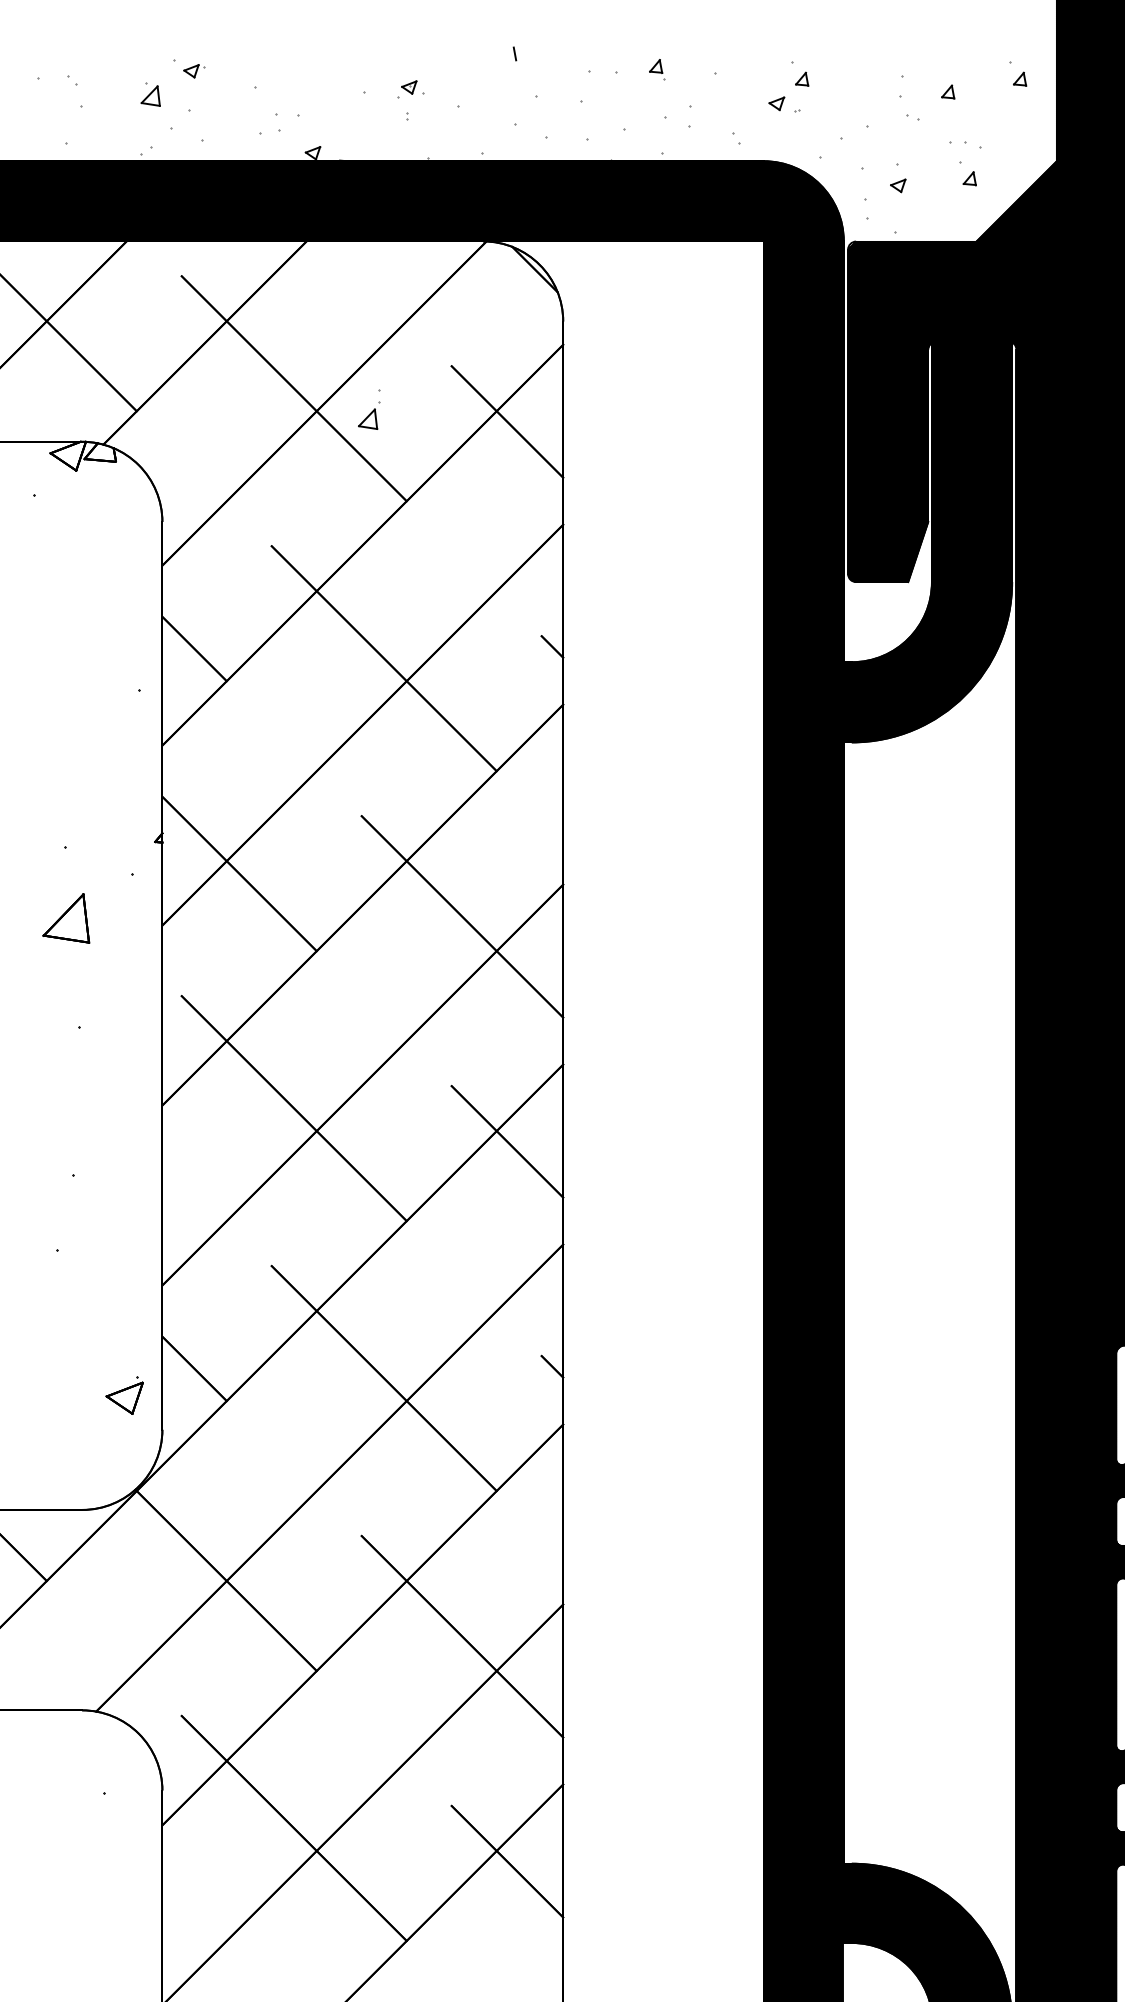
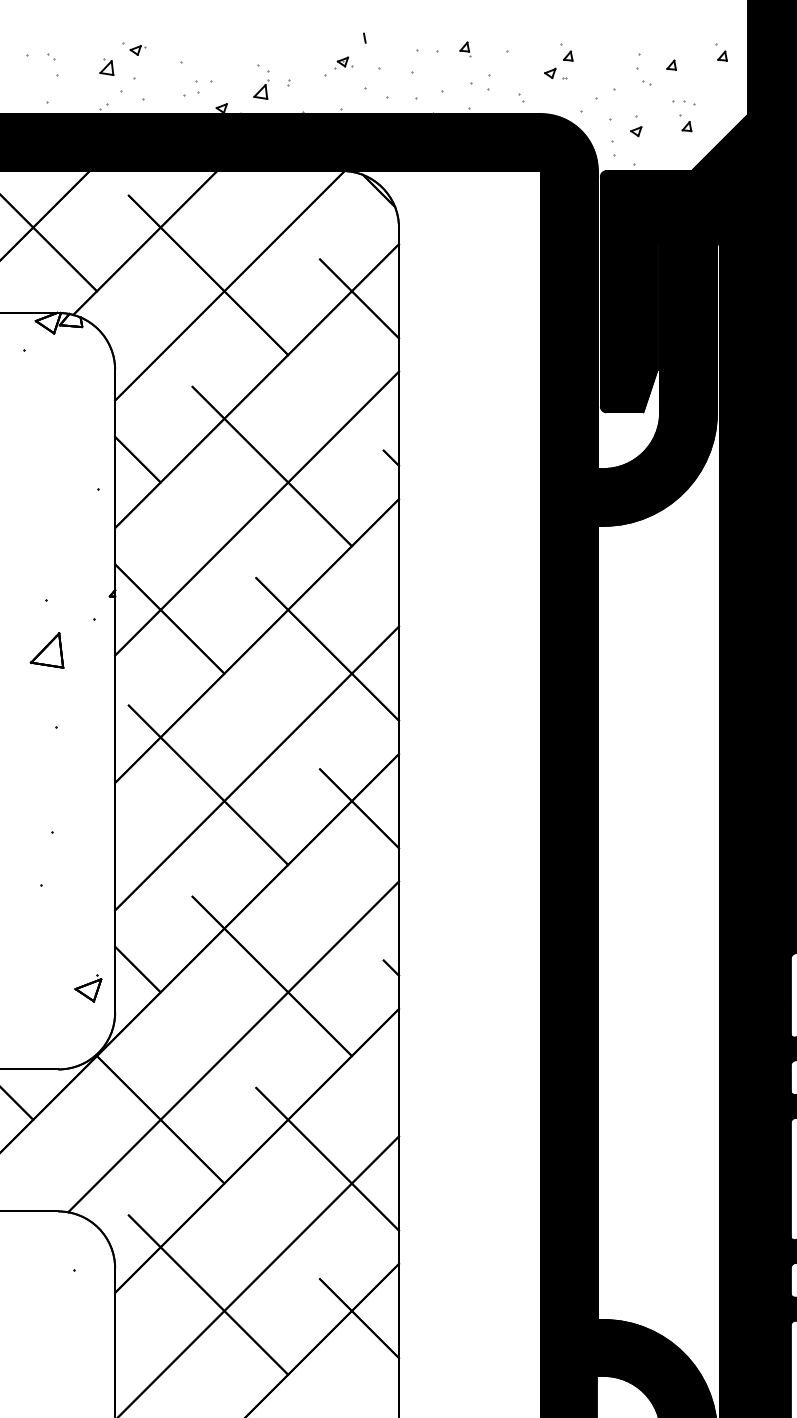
part: (410, 88) -> (343, 62), moved
part: (369, 408) -> (261, 84), moved

